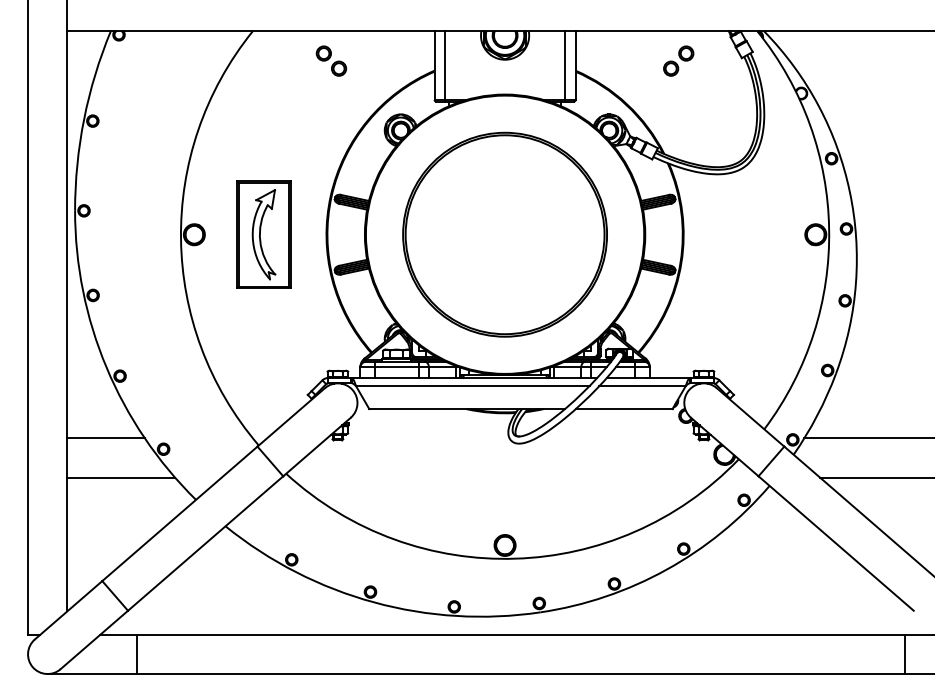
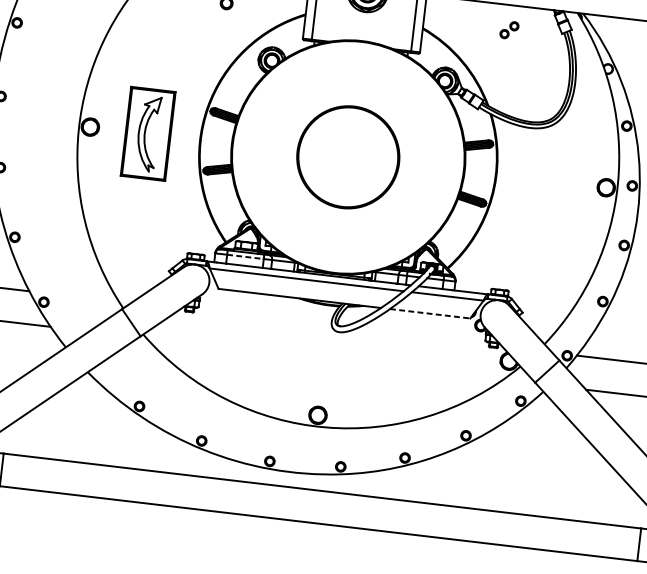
part: (678, 60) -> (509, 29), size x0.7
part: (504, 234) -> (347, 157), size x0.6
line: (397, 367) -> (246, 257), solid -> dashed
line: (624, 409) -> (430, 314), solid -> dashed

